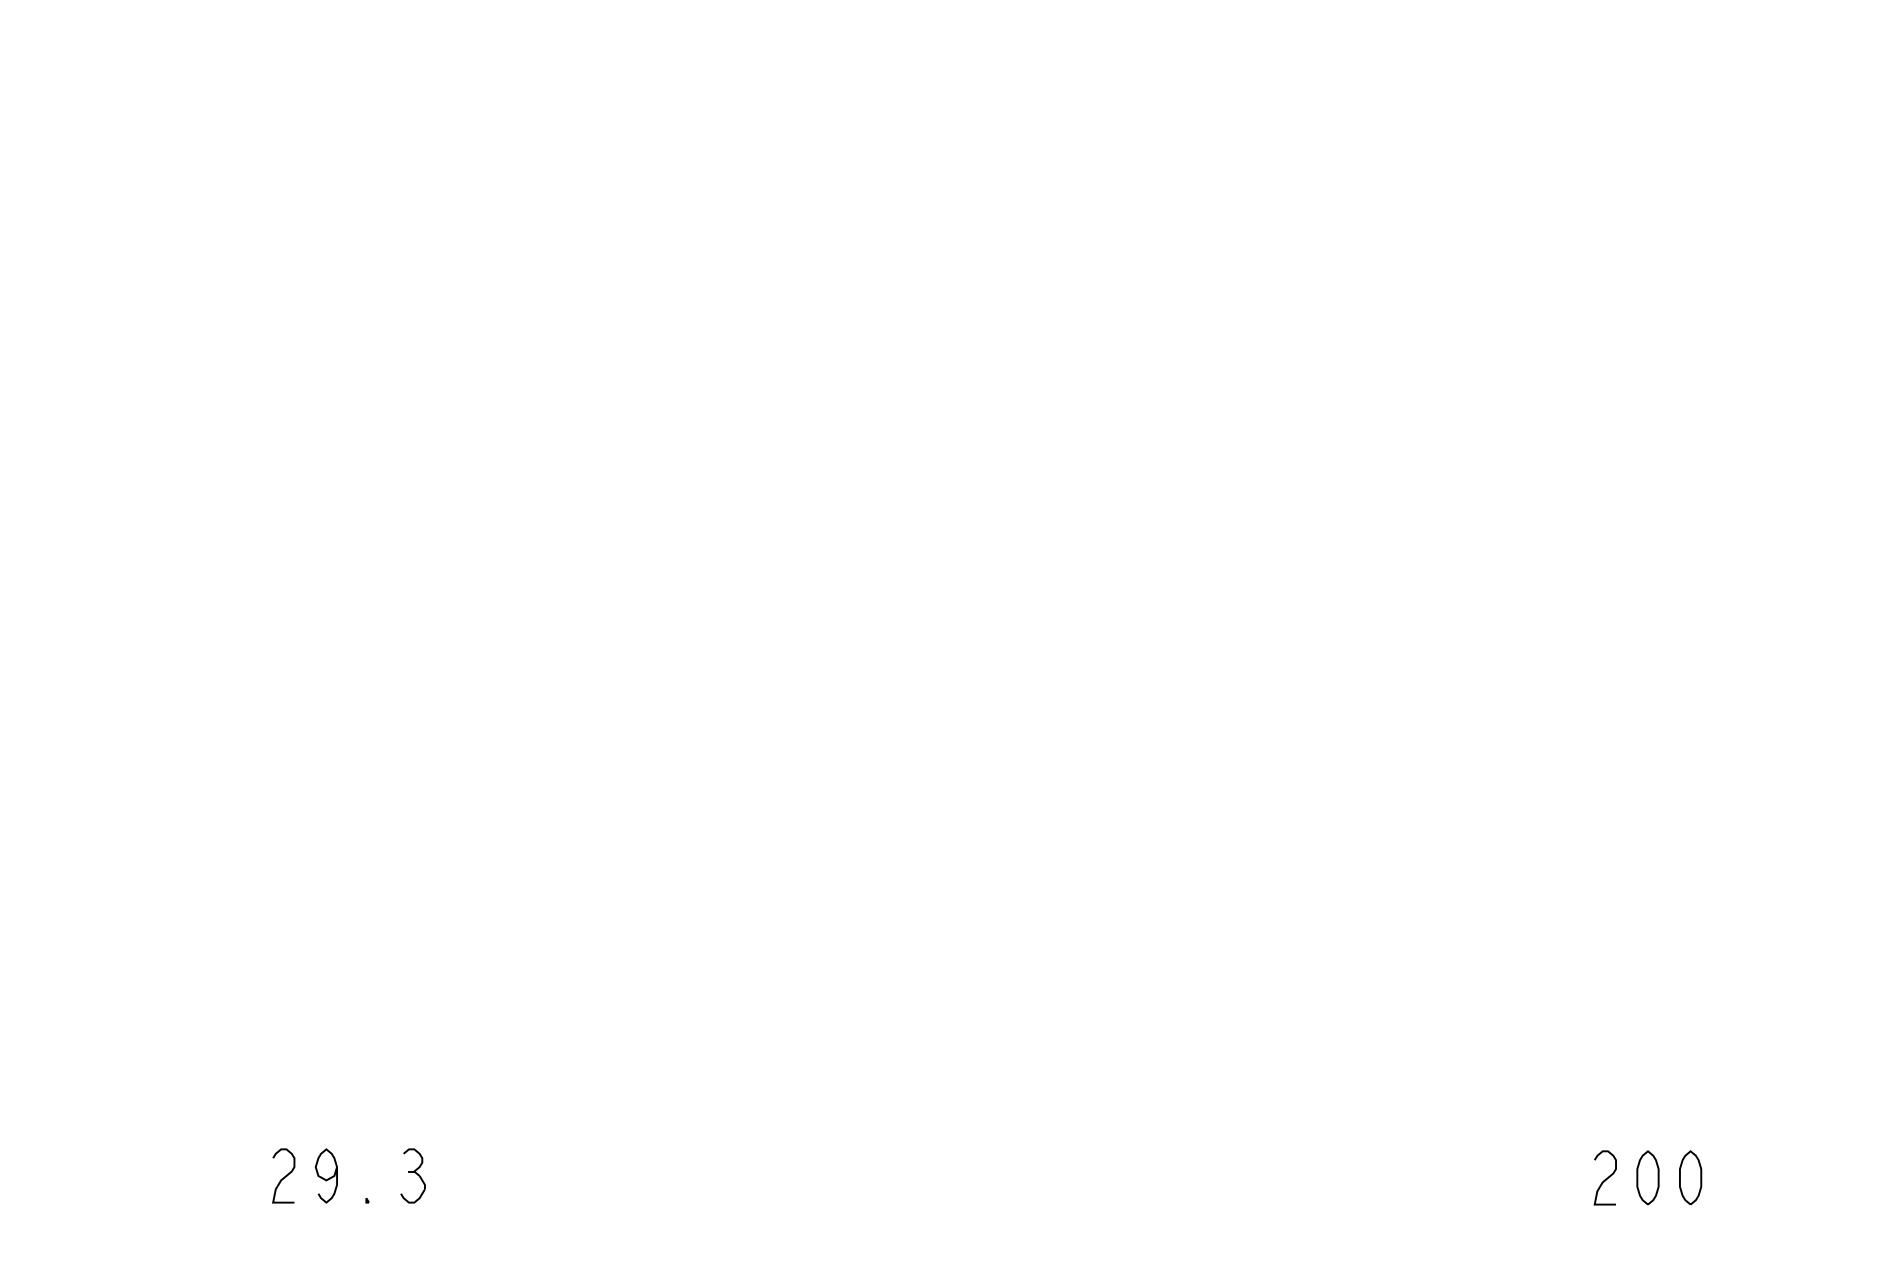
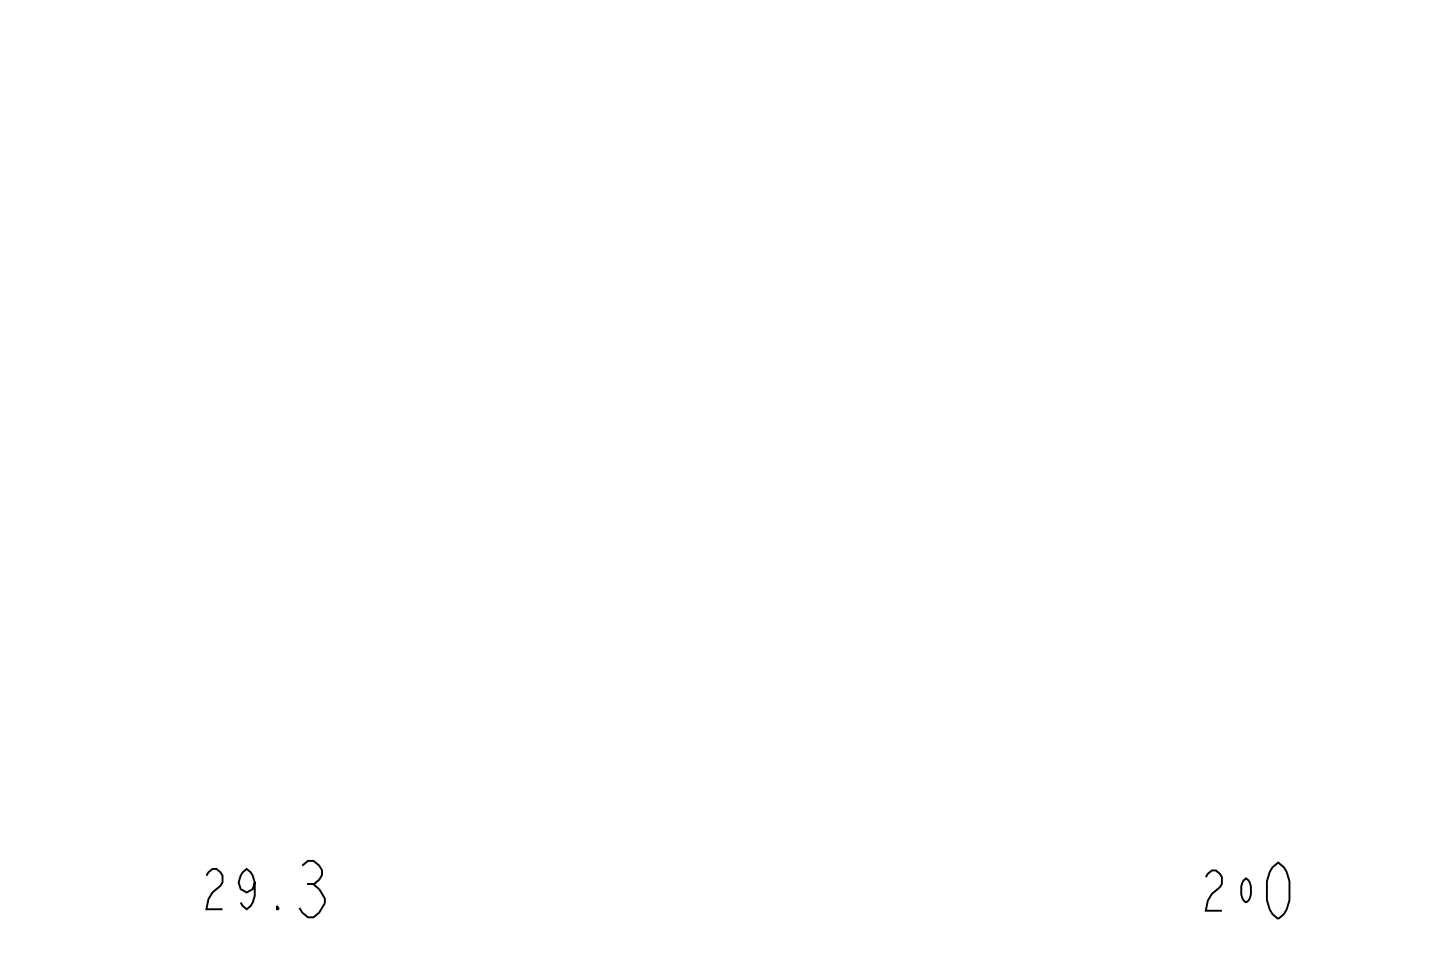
part: (412, 1175) -> (311, 888), size x1.4
part: (1647, 1177) -> (1245, 890), size x0.6
part: (1690, 1177) -> (1278, 890), size x1.4

